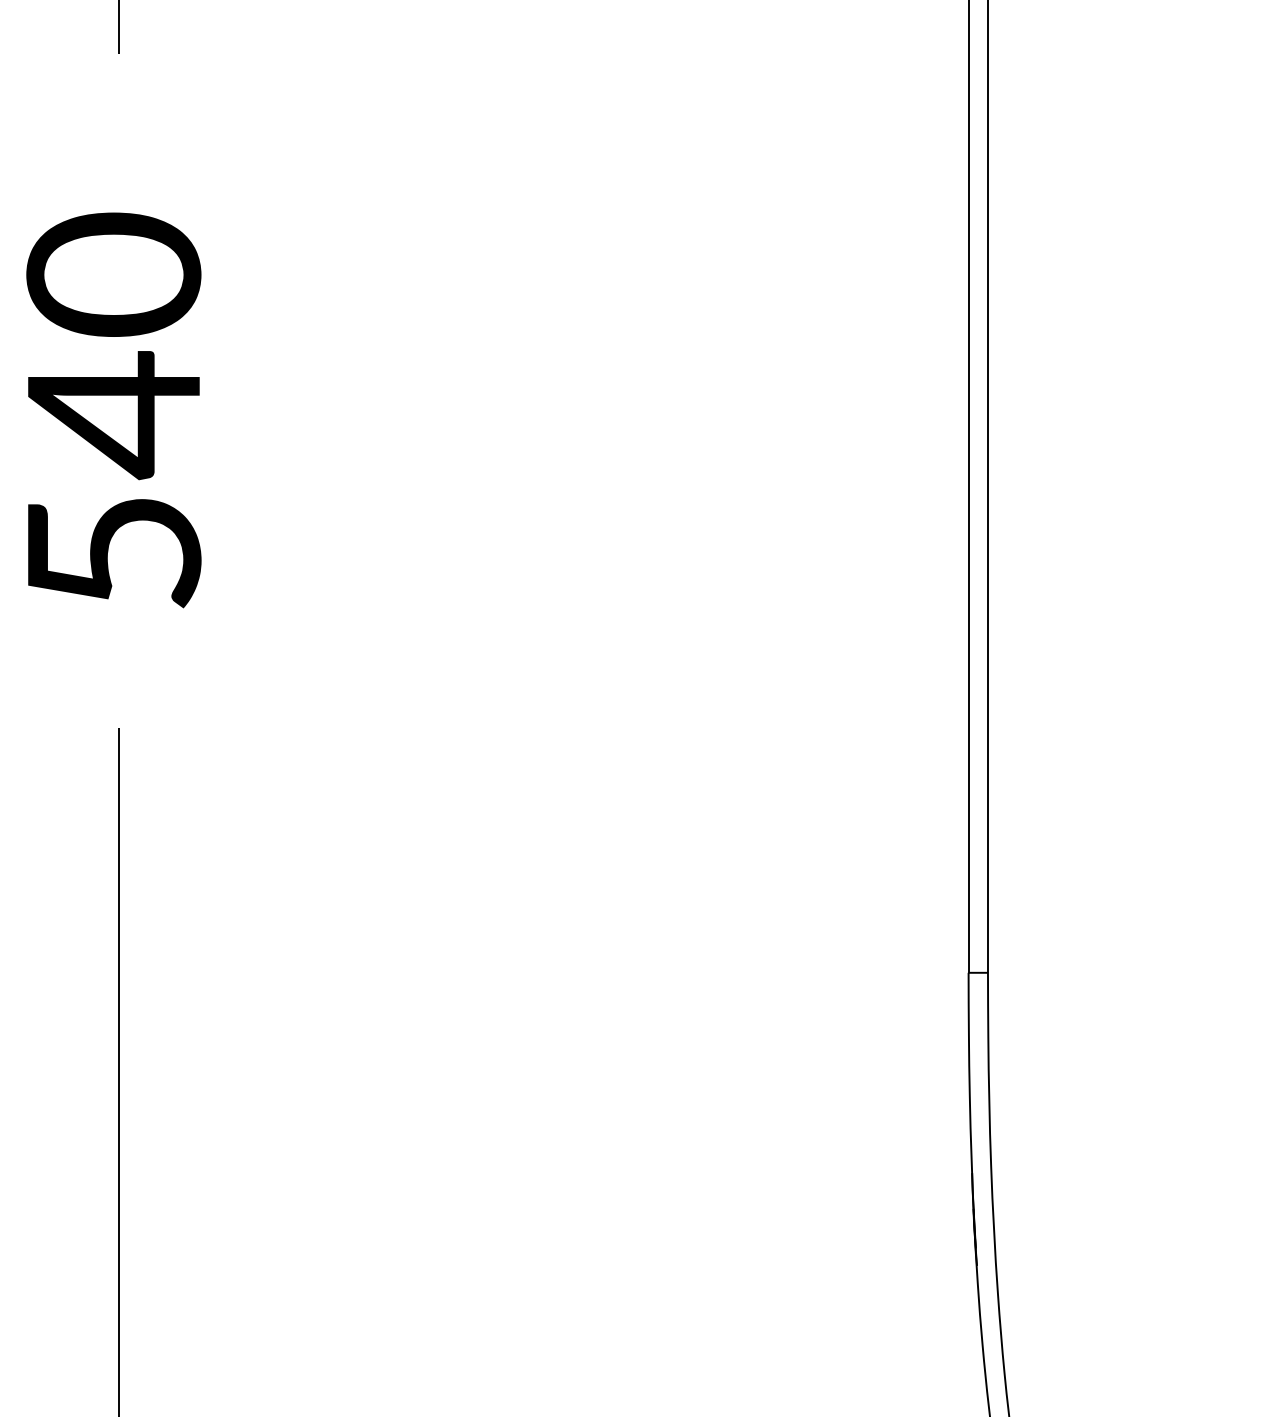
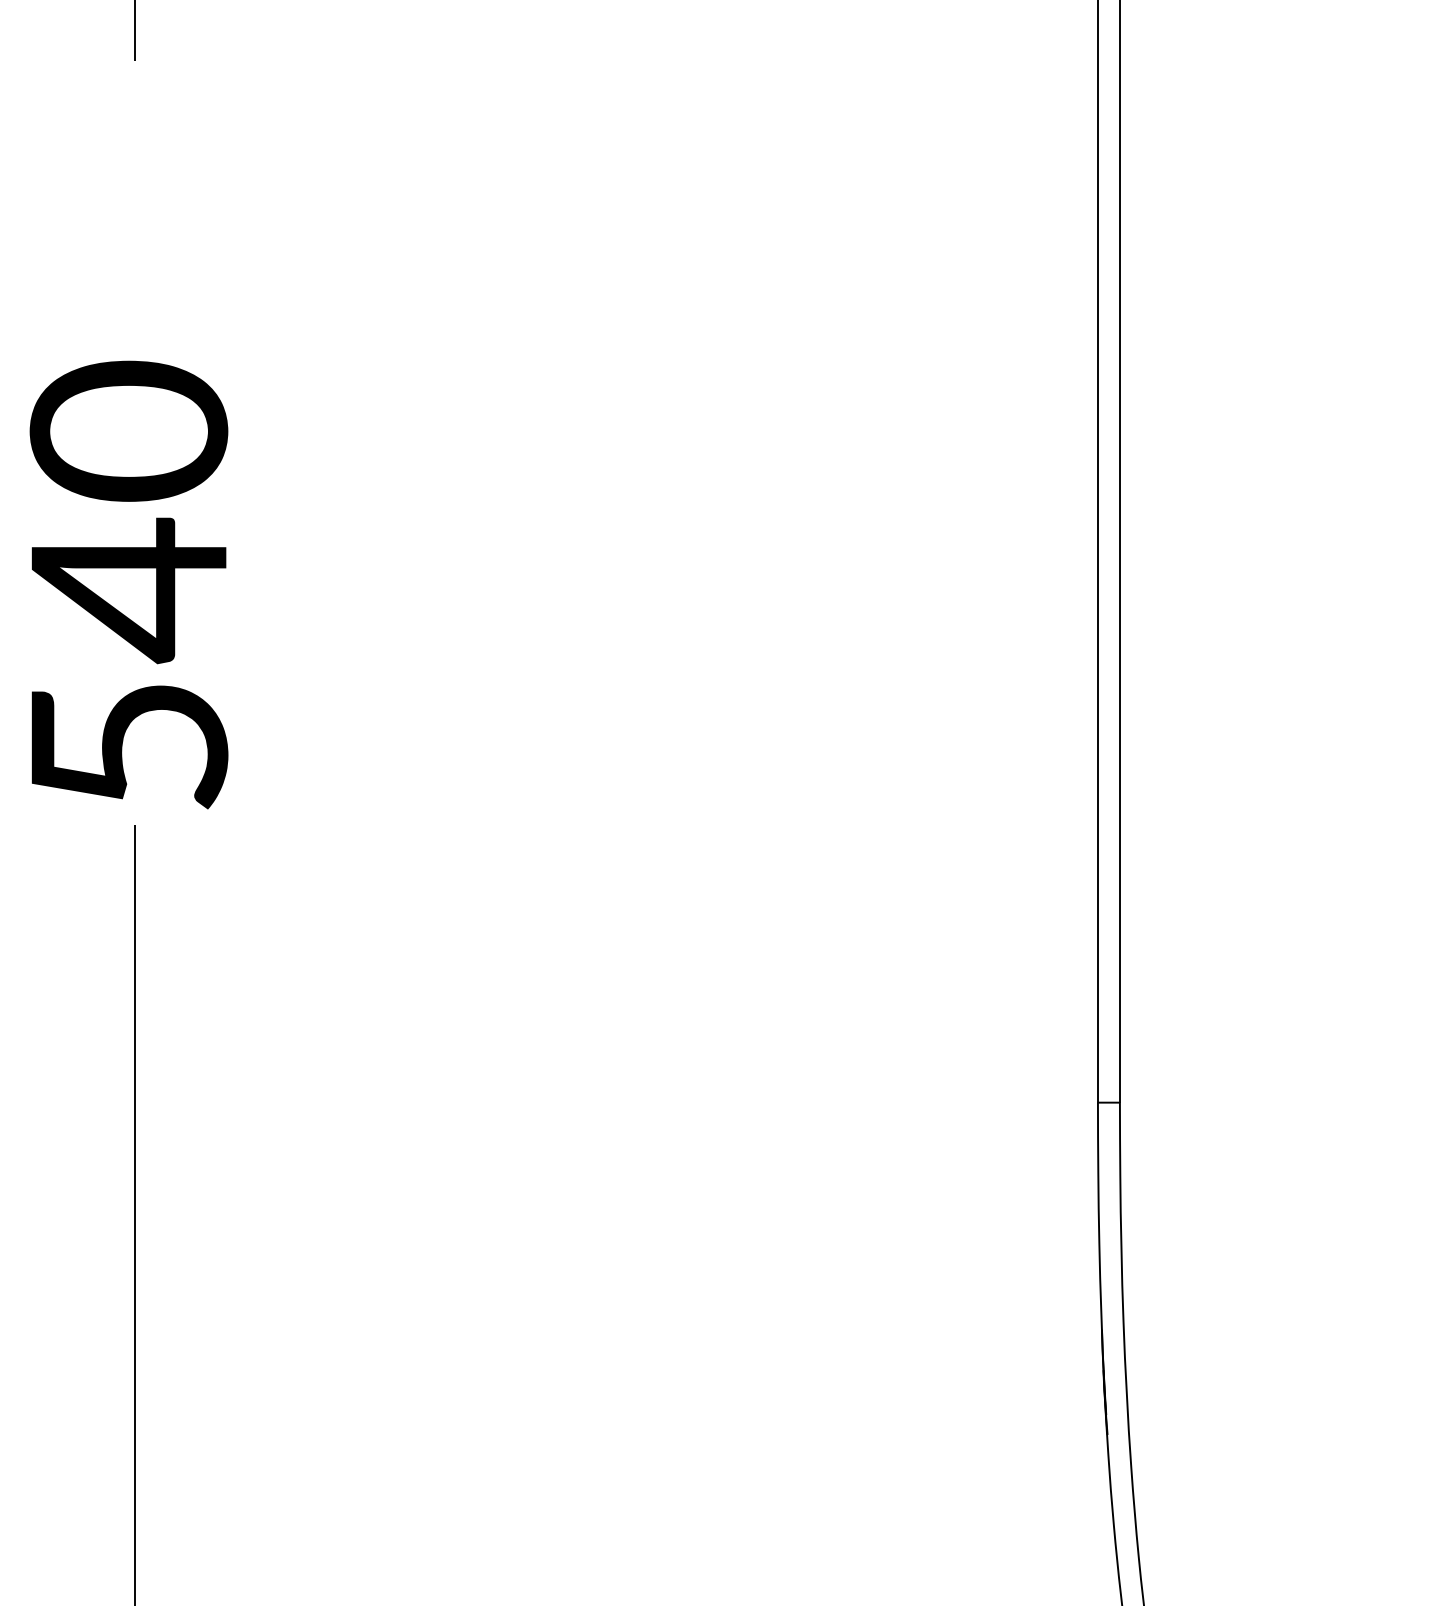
text: (113, 409) -> (128, 584), moved

